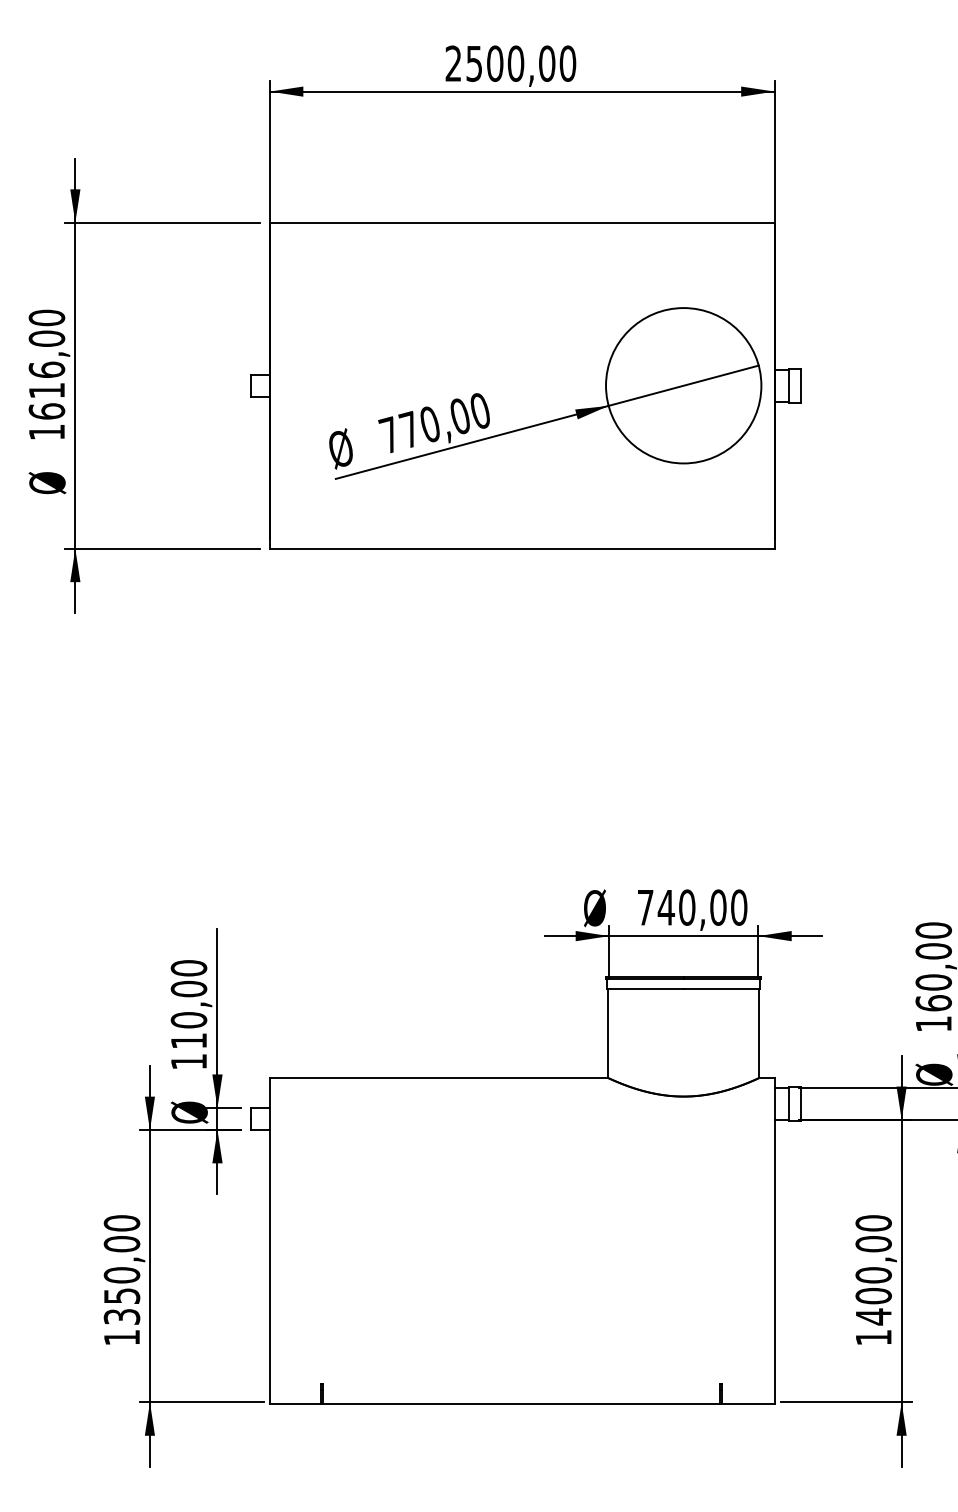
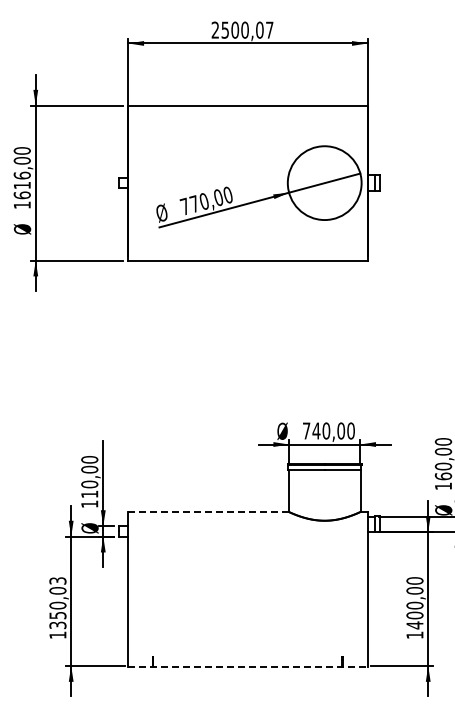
text: (567, 62) -> (269, 29), 2500,00 -> 2500,07
line: (438, 1077) -> (208, 511), solid -> dashed
text: (121, 1222) -> (57, 580), 1350,00 -> 1350,03
line: (523, 1403) -> (248, 666), solid -> dashed

